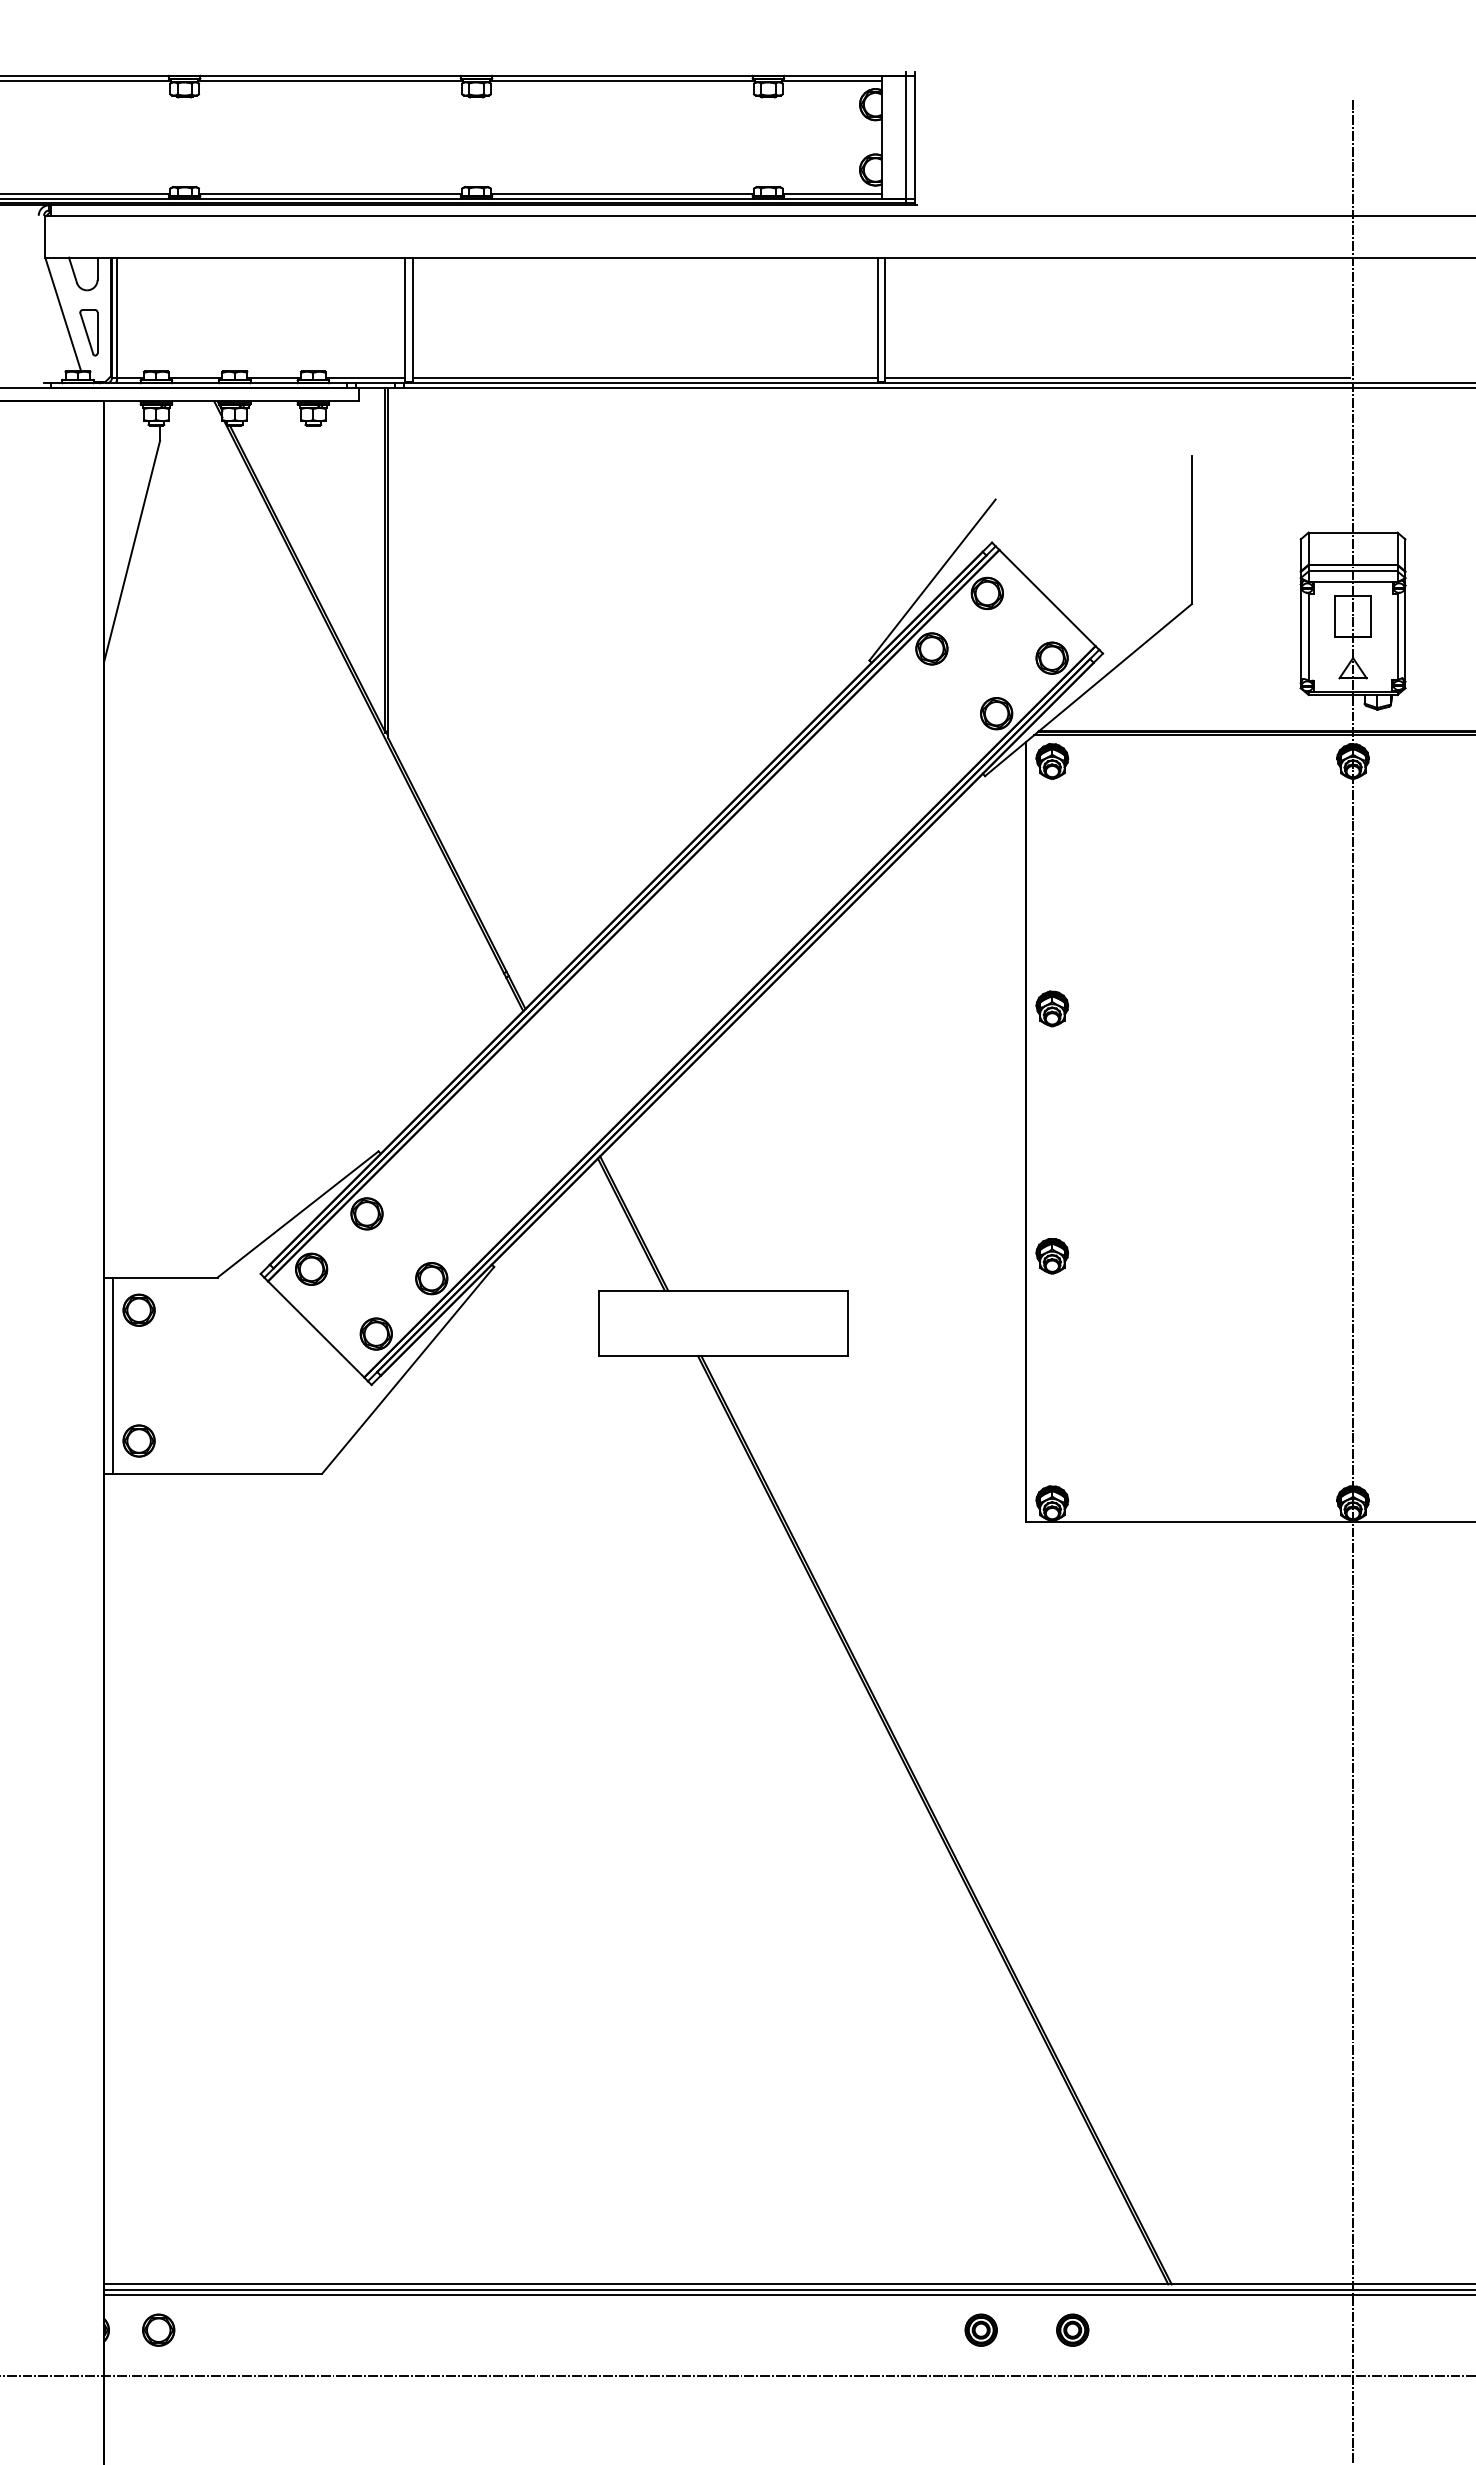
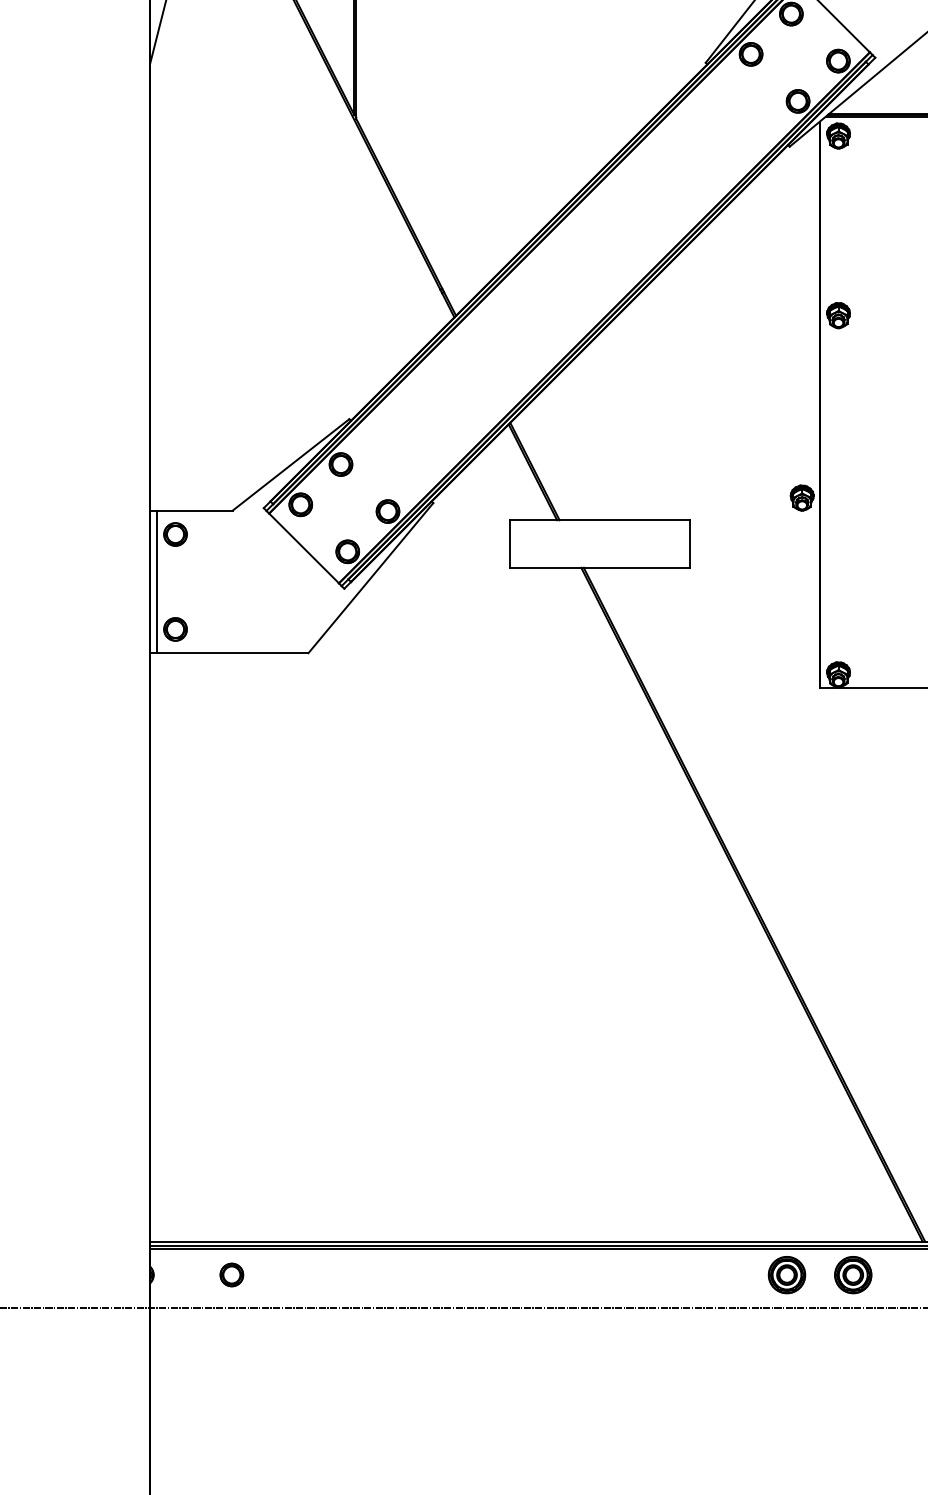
part: (1052, 1256) -> (802, 498), moved
part: (158, 2329) -> (231, 1274), moved
part: (980, 2329) -> (786, 1274), size x1.6
part: (1072, 2329) -> (853, 1274), size x1.6

